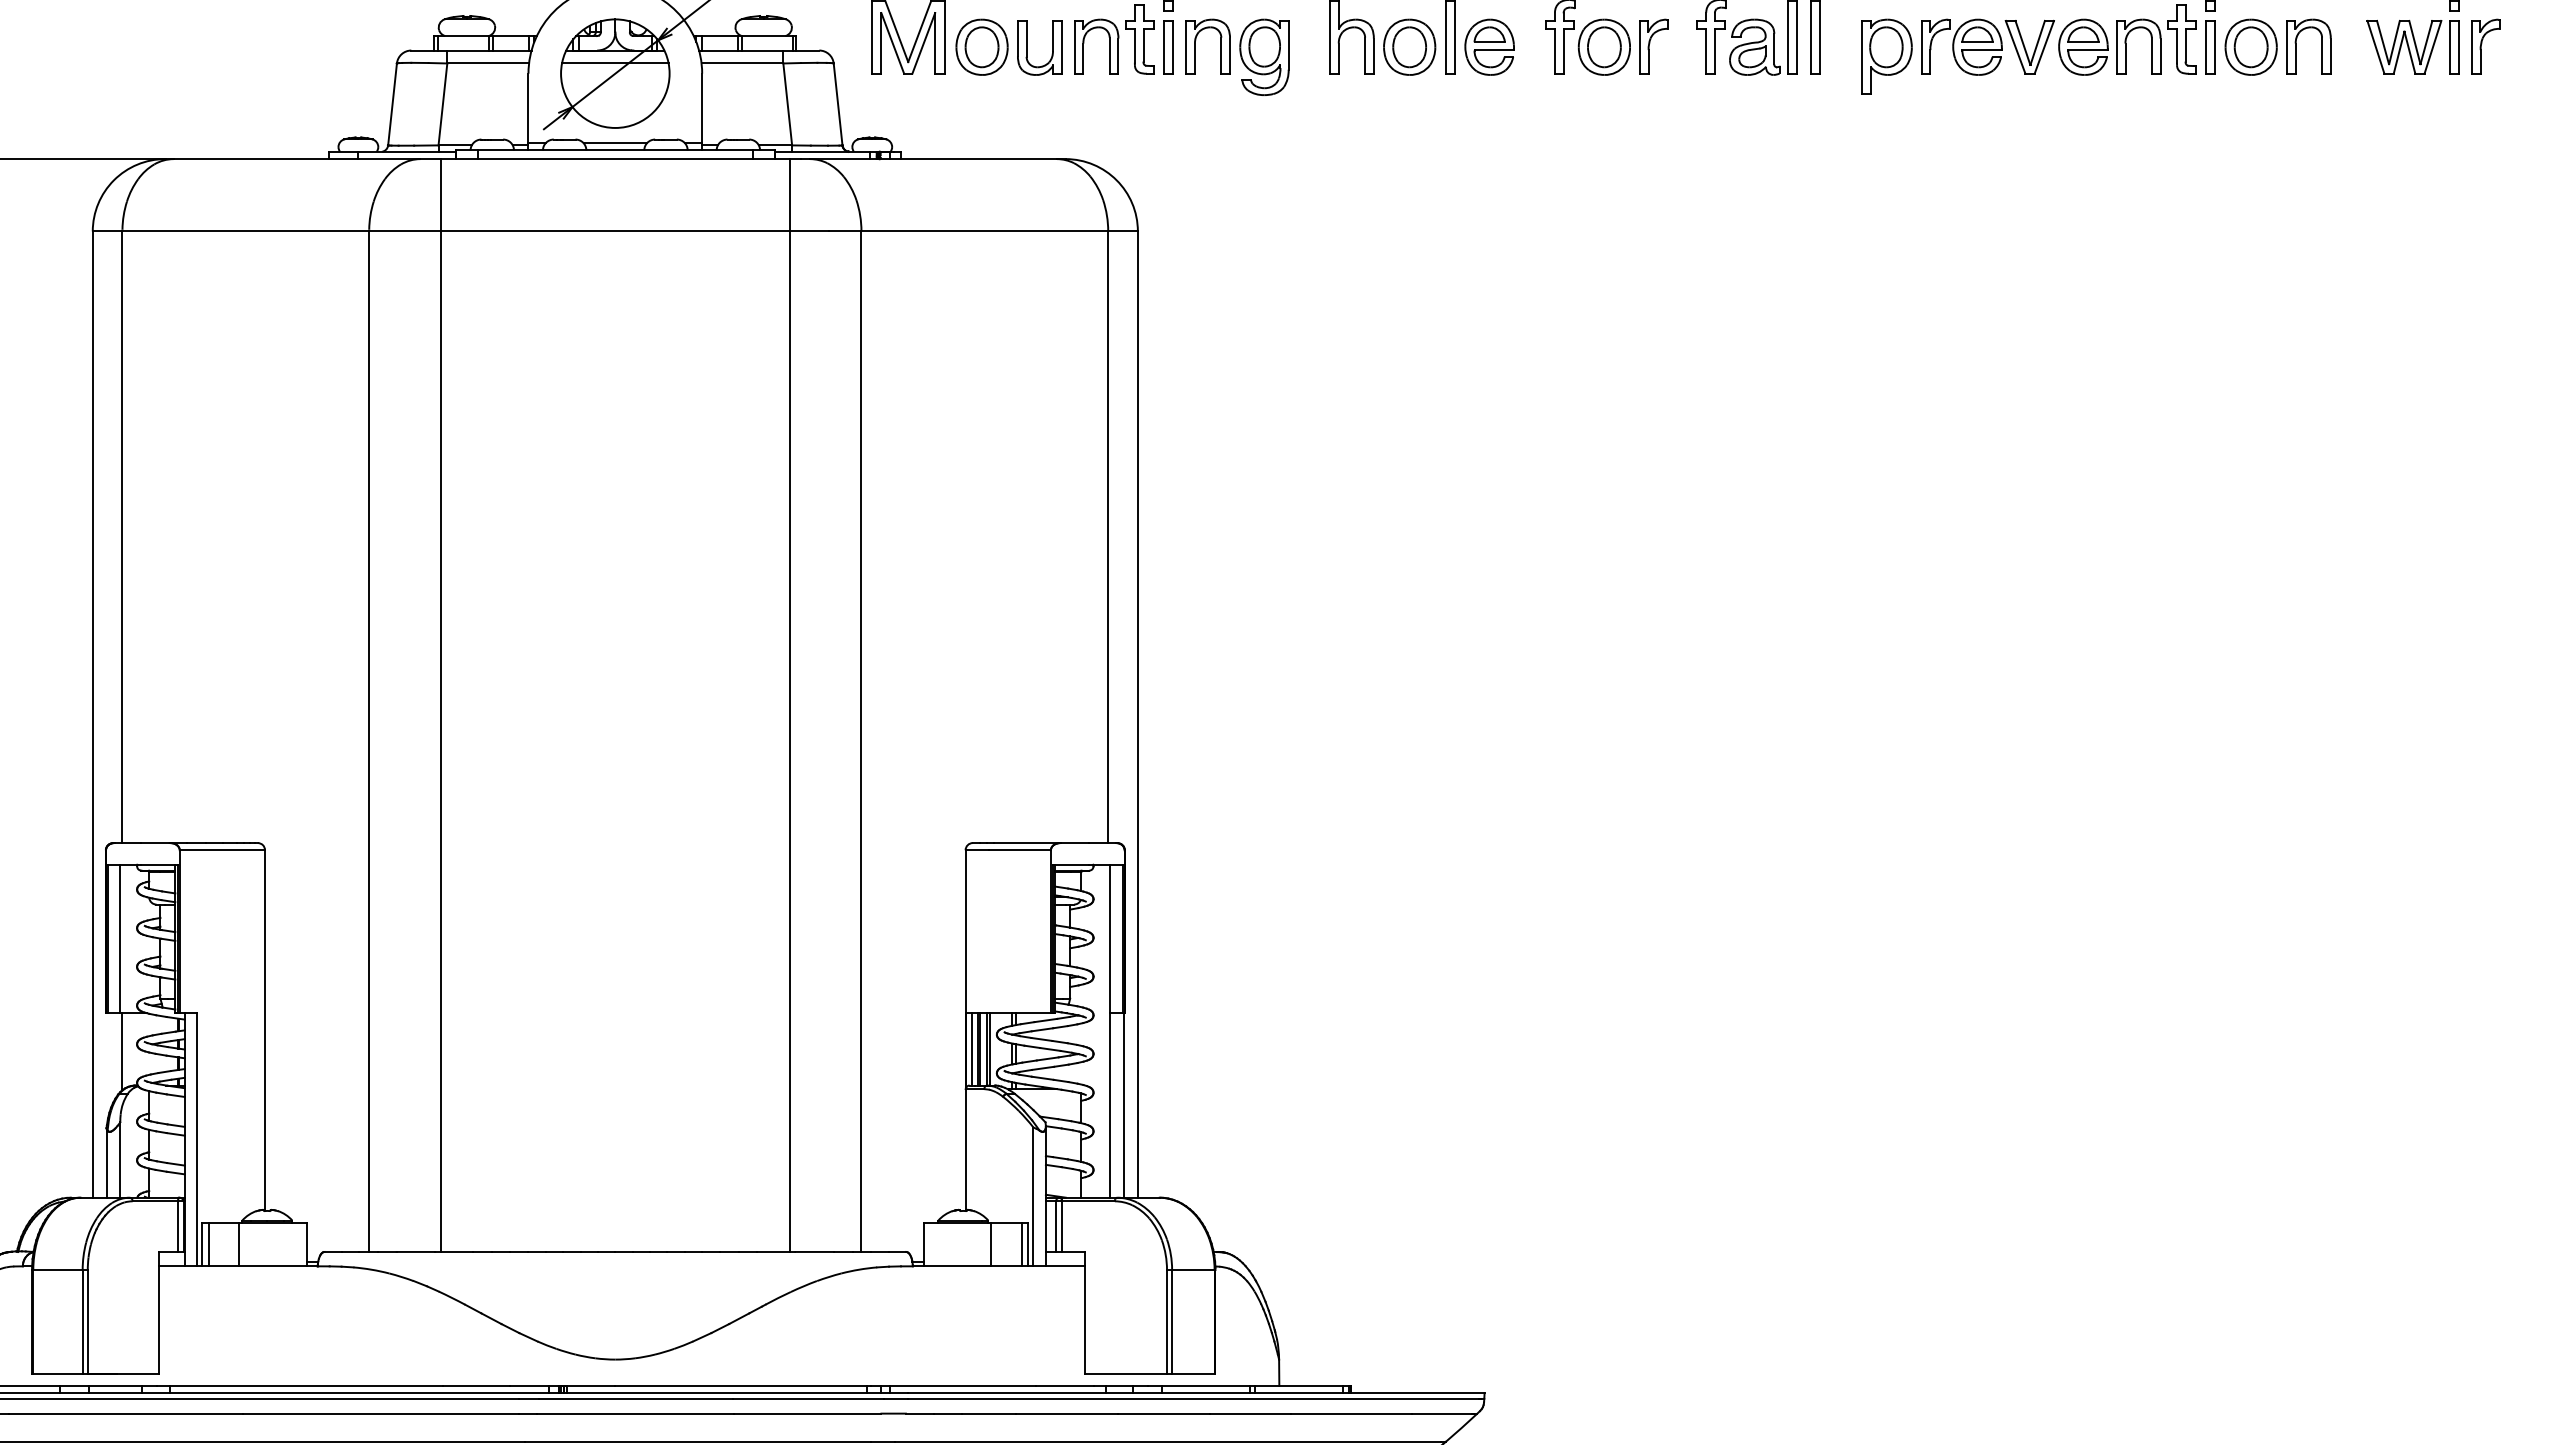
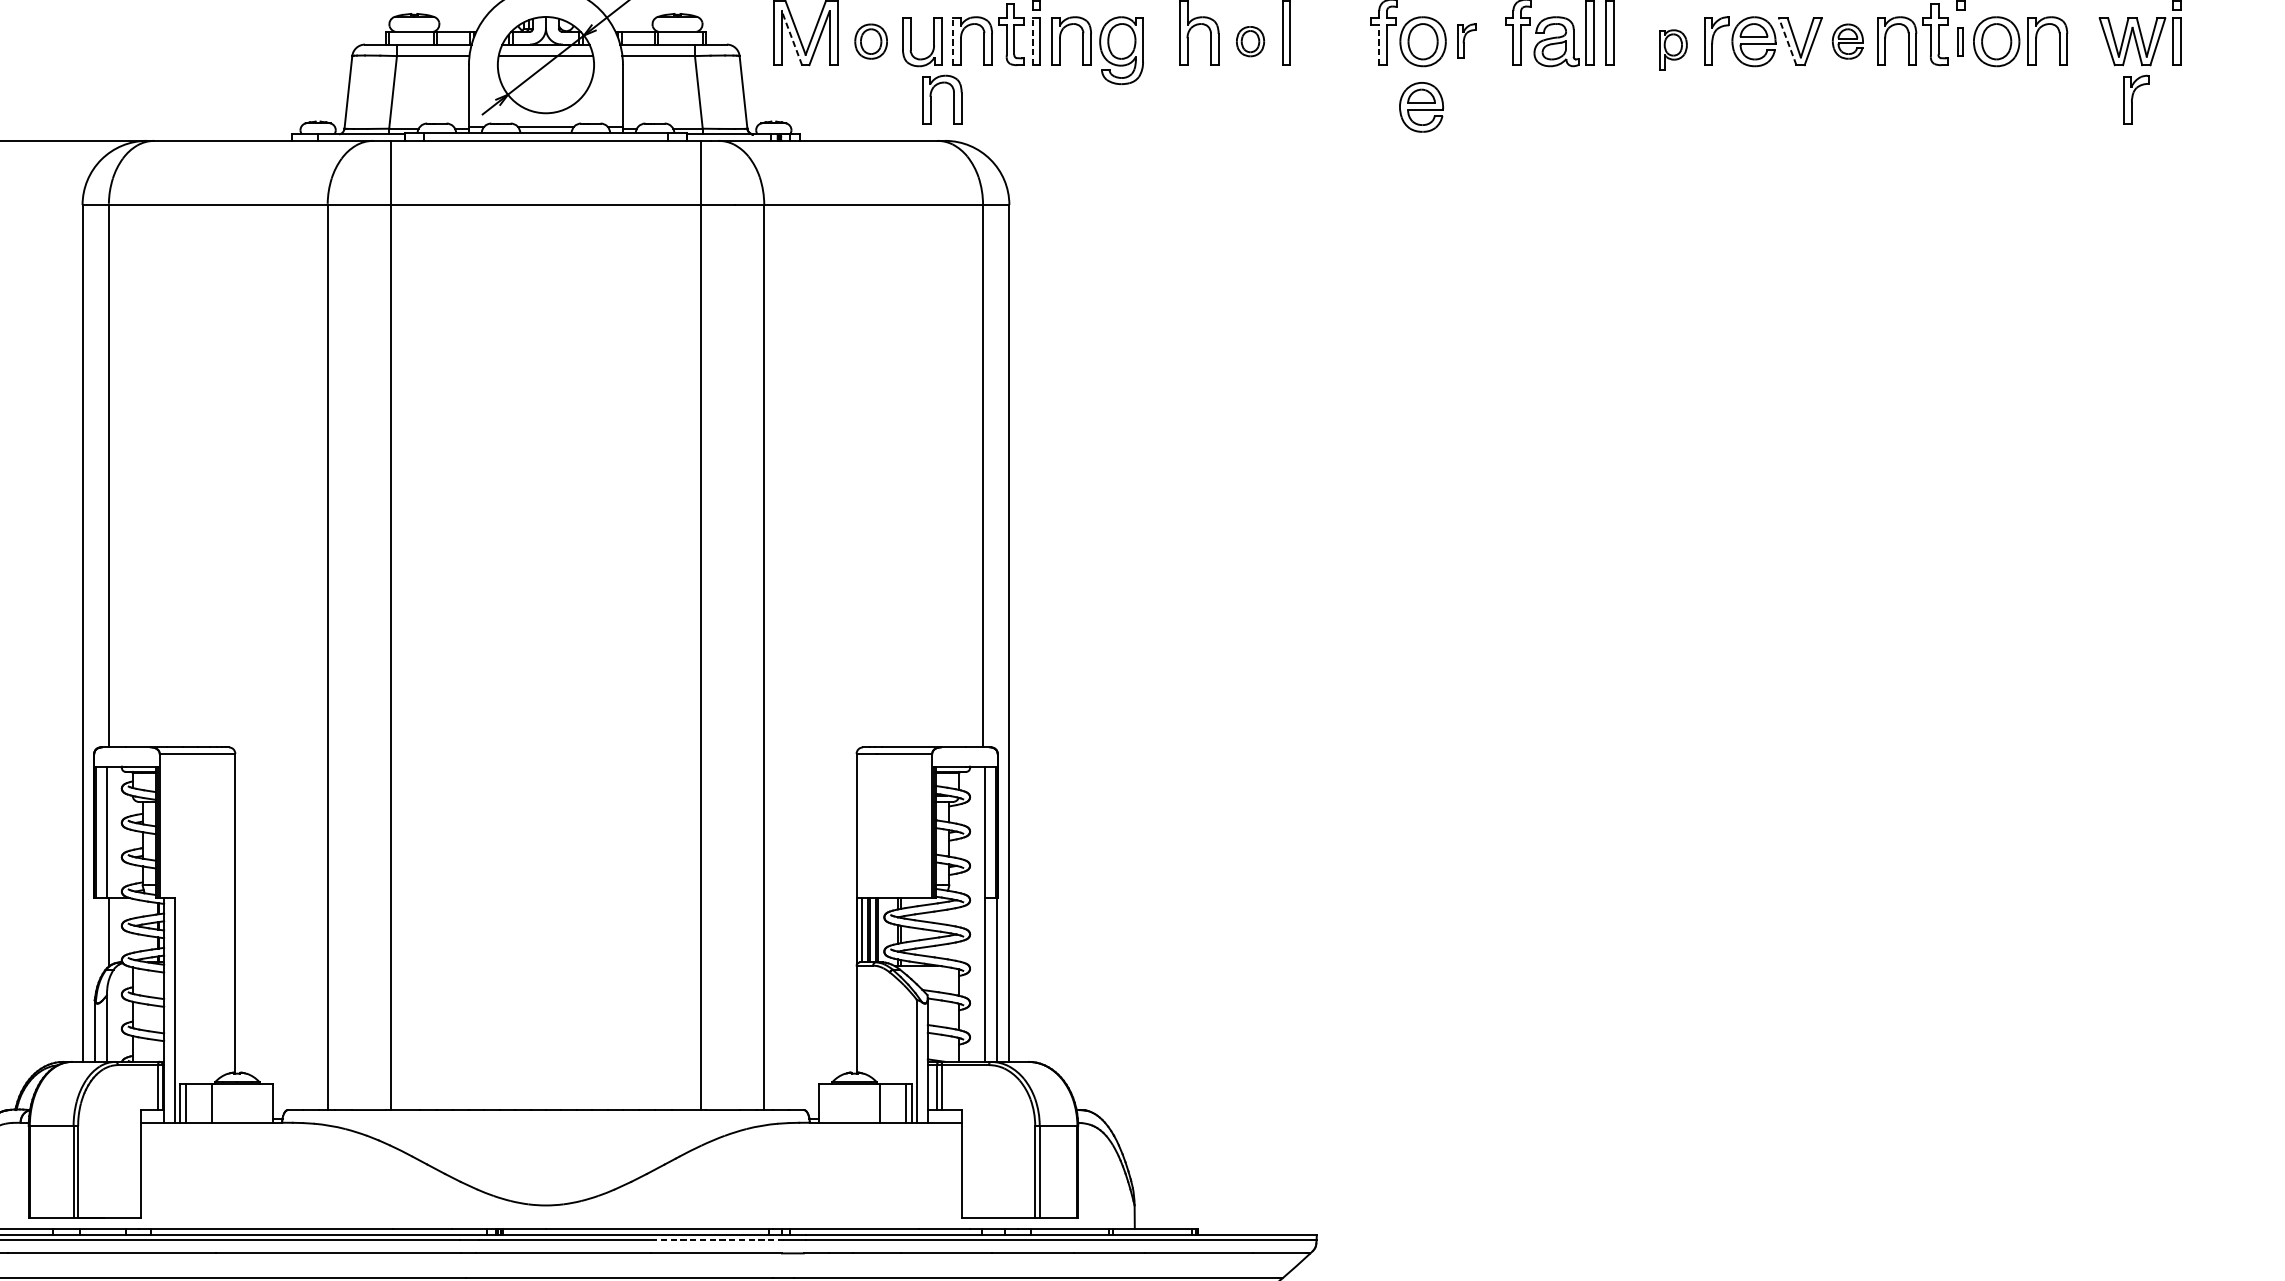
line: (892, 42) -> (791, 37), solid -> dashed
part: (981, 46) -> (870, 41), size x0.7
line: (1074, 46) -> (953, 41), solid -> dashed
line: (1164, 46) -> (1032, 41), solid -> dashed
part: (1409, 46) -> (1250, 41), size x0.6
part: (1489, 46) -> (1421, 106), moved
part: (1653, 46) -> (1466, 41), size x0.7
line: (2015, 46) -> (1787, 41), solid -> dashed
part: (2083, 46) -> (1847, 41), size x0.7
part: (2485, 46) -> (2136, 99), moved
part: (2210, 47) -> (1960, 41), size x0.6
line: (1555, 51) -> (1379, 45), solid -> dashed
part: (1886, 56) -> (1673, 49), size x0.6
part: (1049, 112) -> (930, 99), added
line: (807, 1398) -> (716, 1239), solid -> dashed

